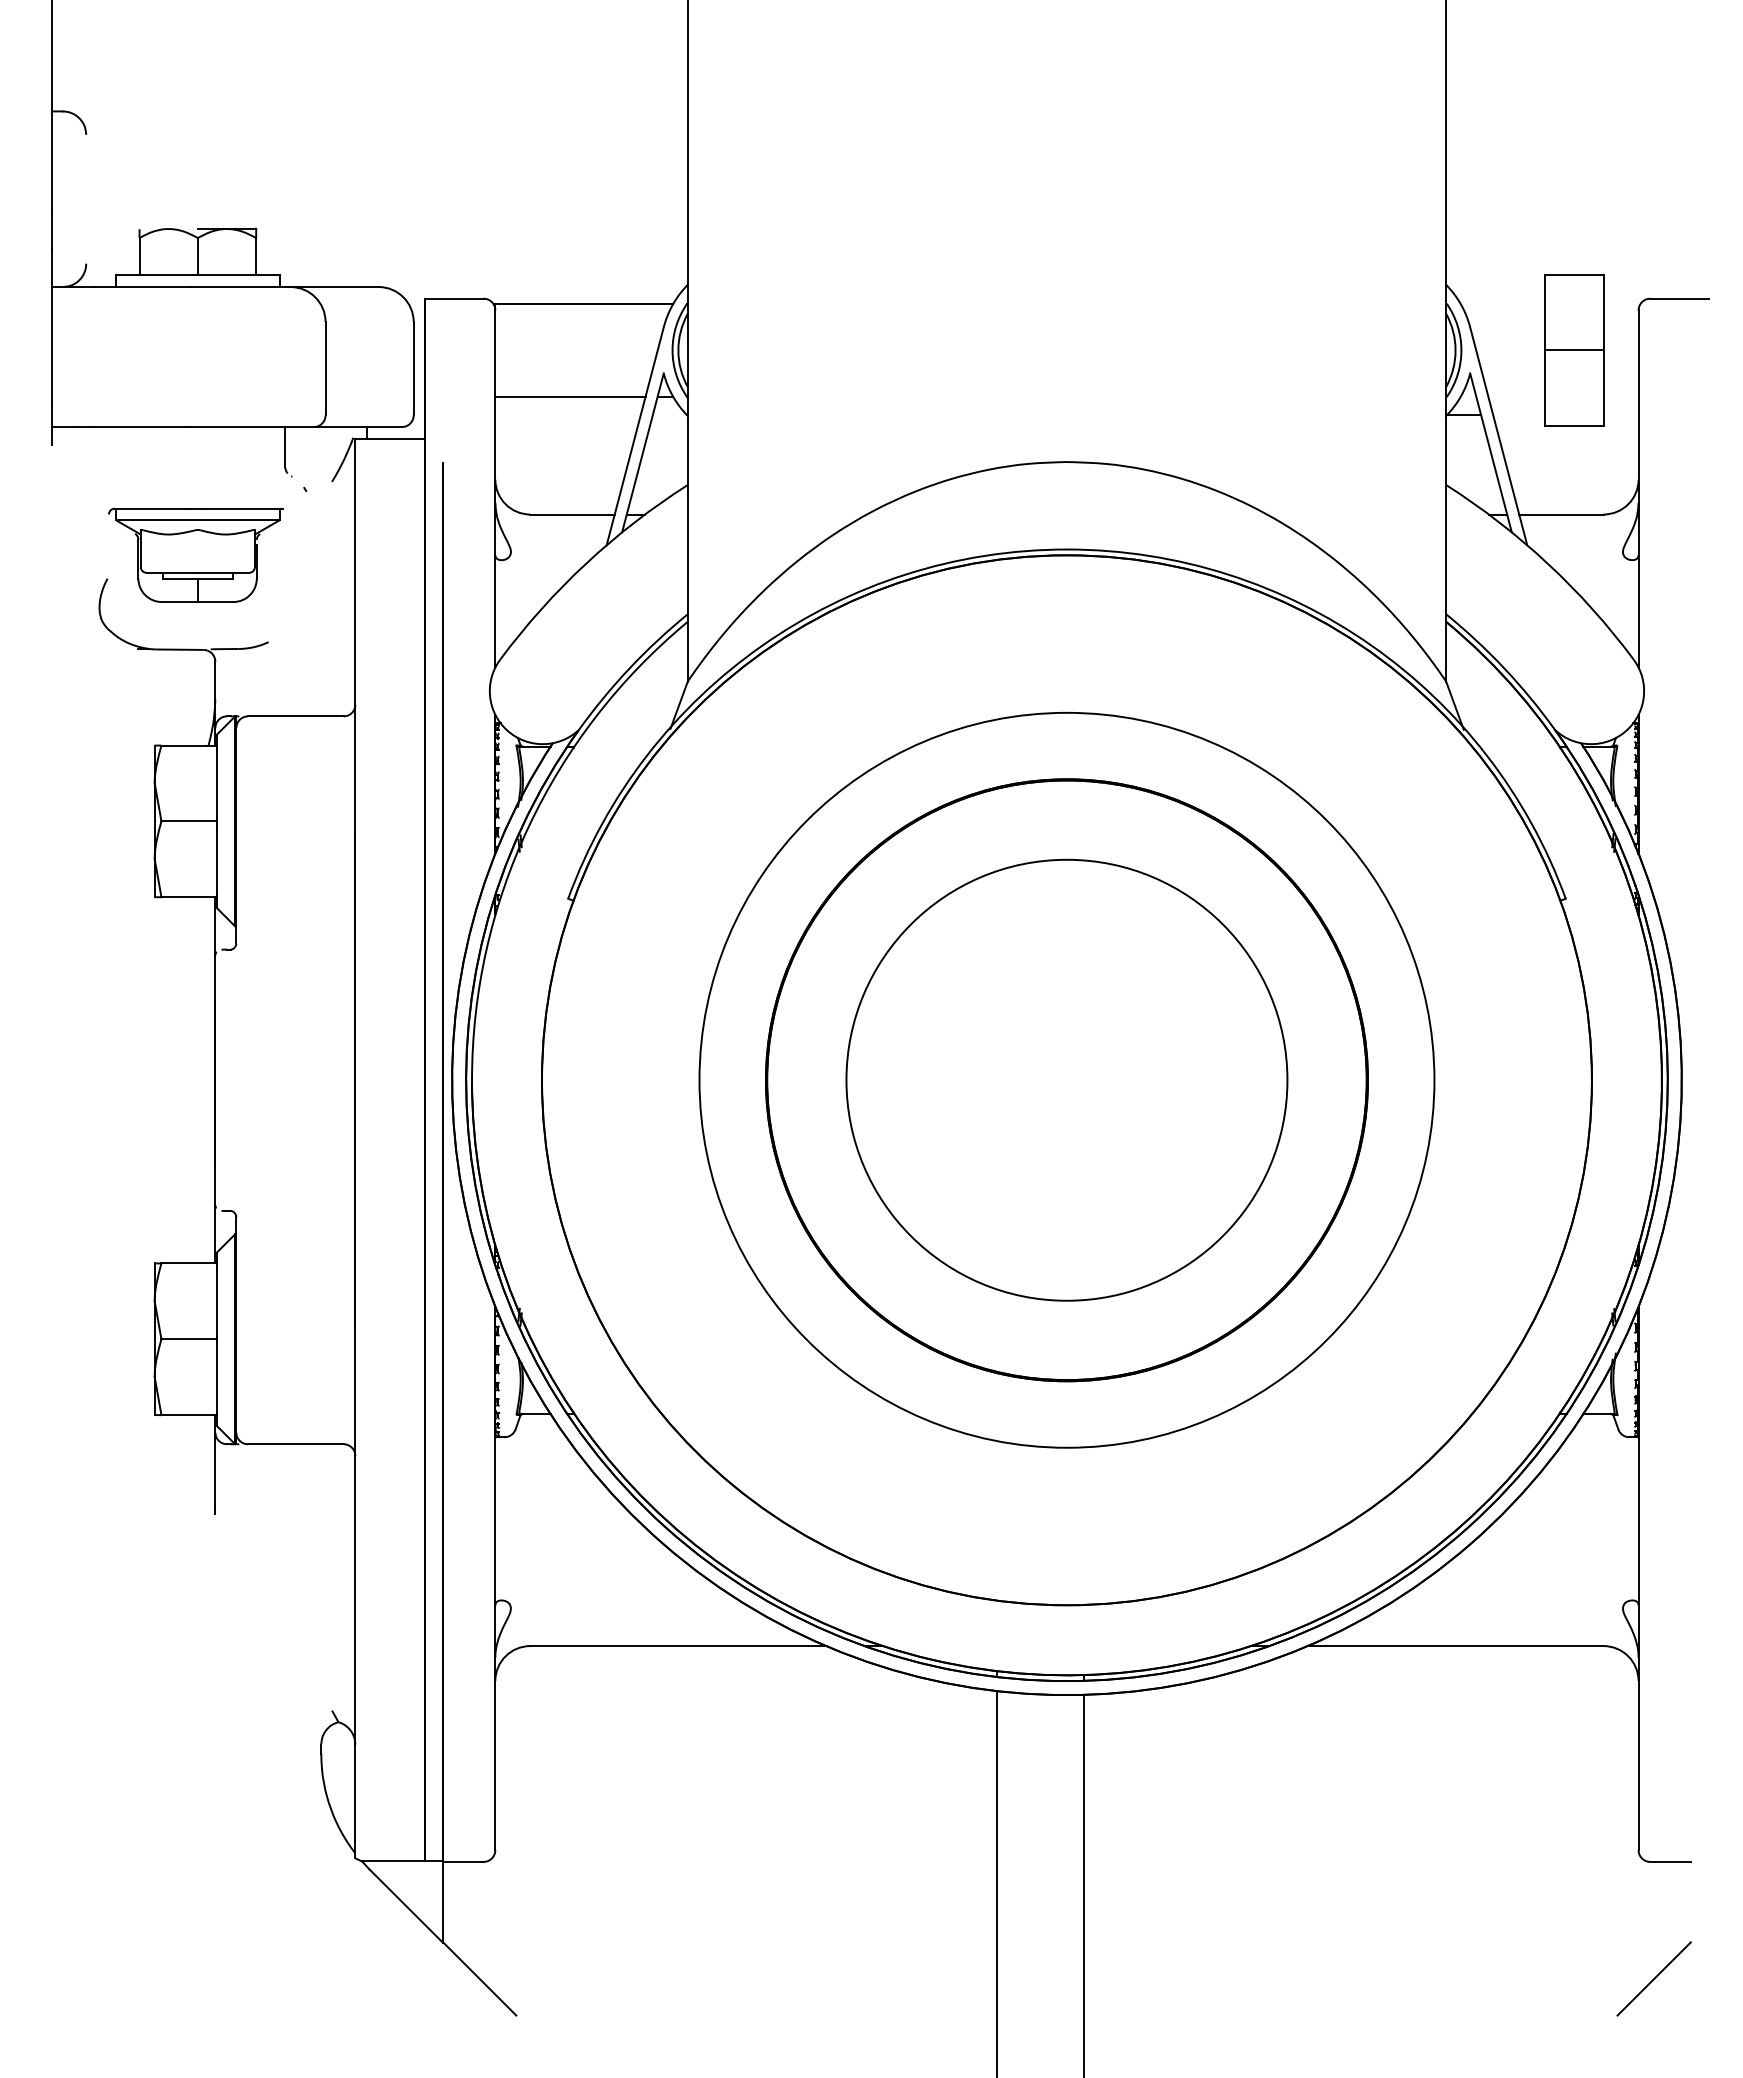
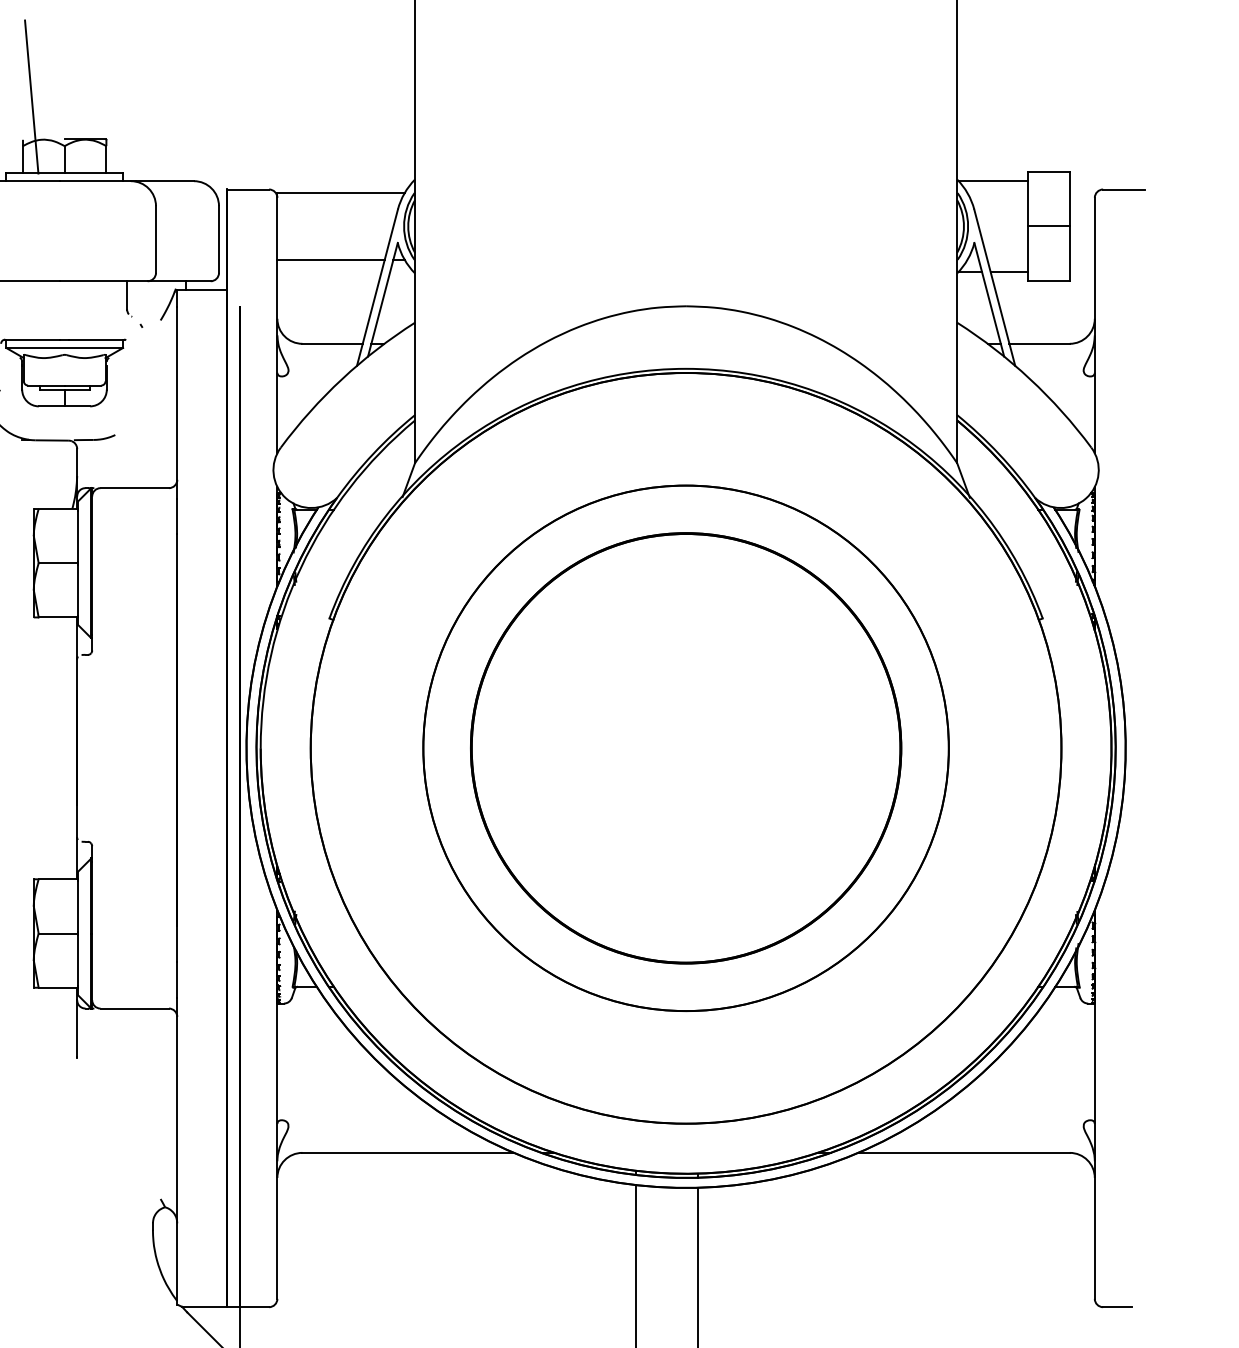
line: (151, 169) -> (31, 97), added
line: (1496, 286) -> (993, 180), added
line: (1519, 414) -> (1009, 272), added
circle: (1066, 1079) -> (685, 747), size x1.67

